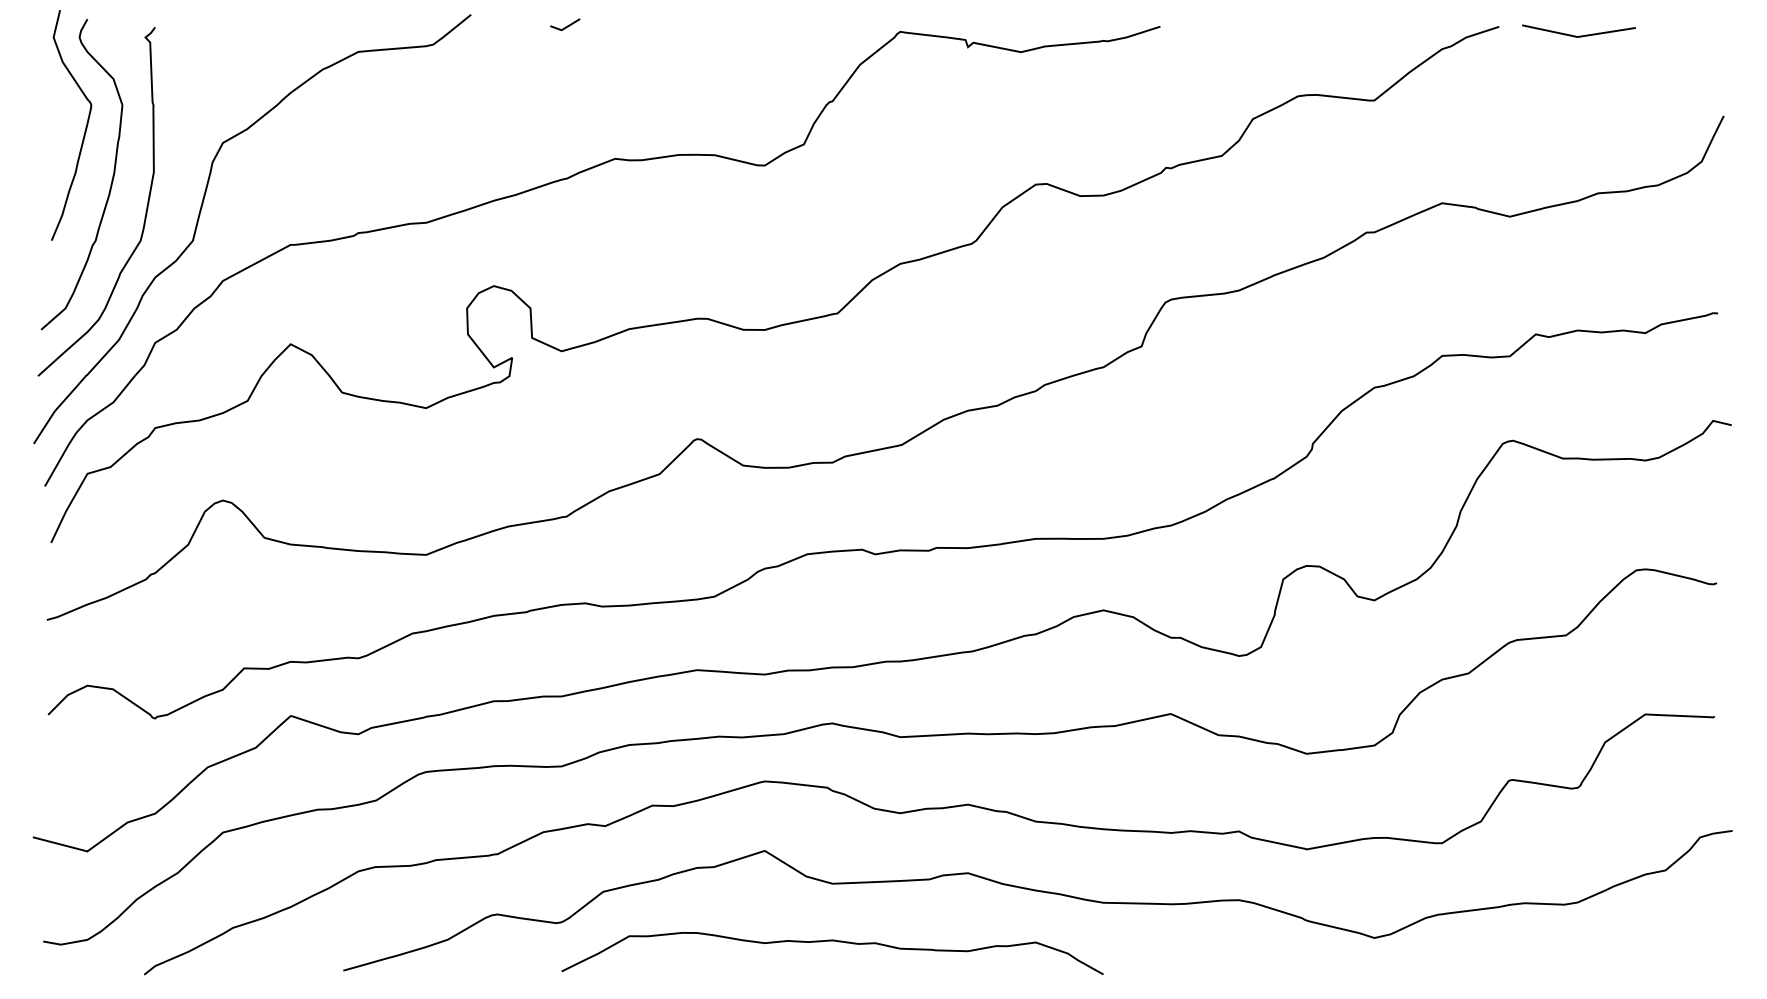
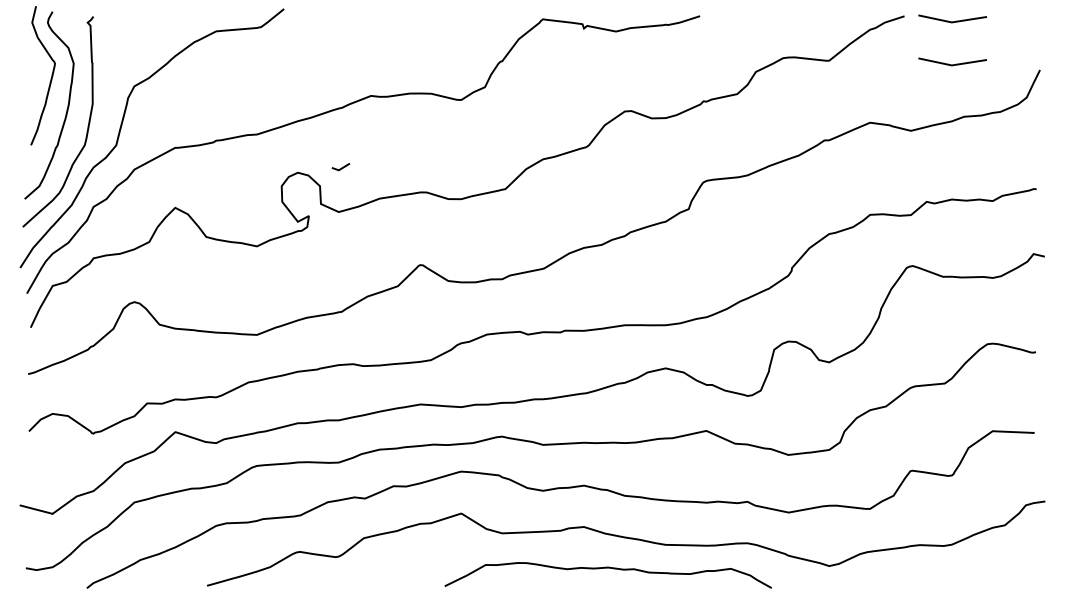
line: (566, 25) -> (341, 167), moved
line: (1578, 106) -> (952, 64), added
curve: (831, 941) -> (607, 568), moved

